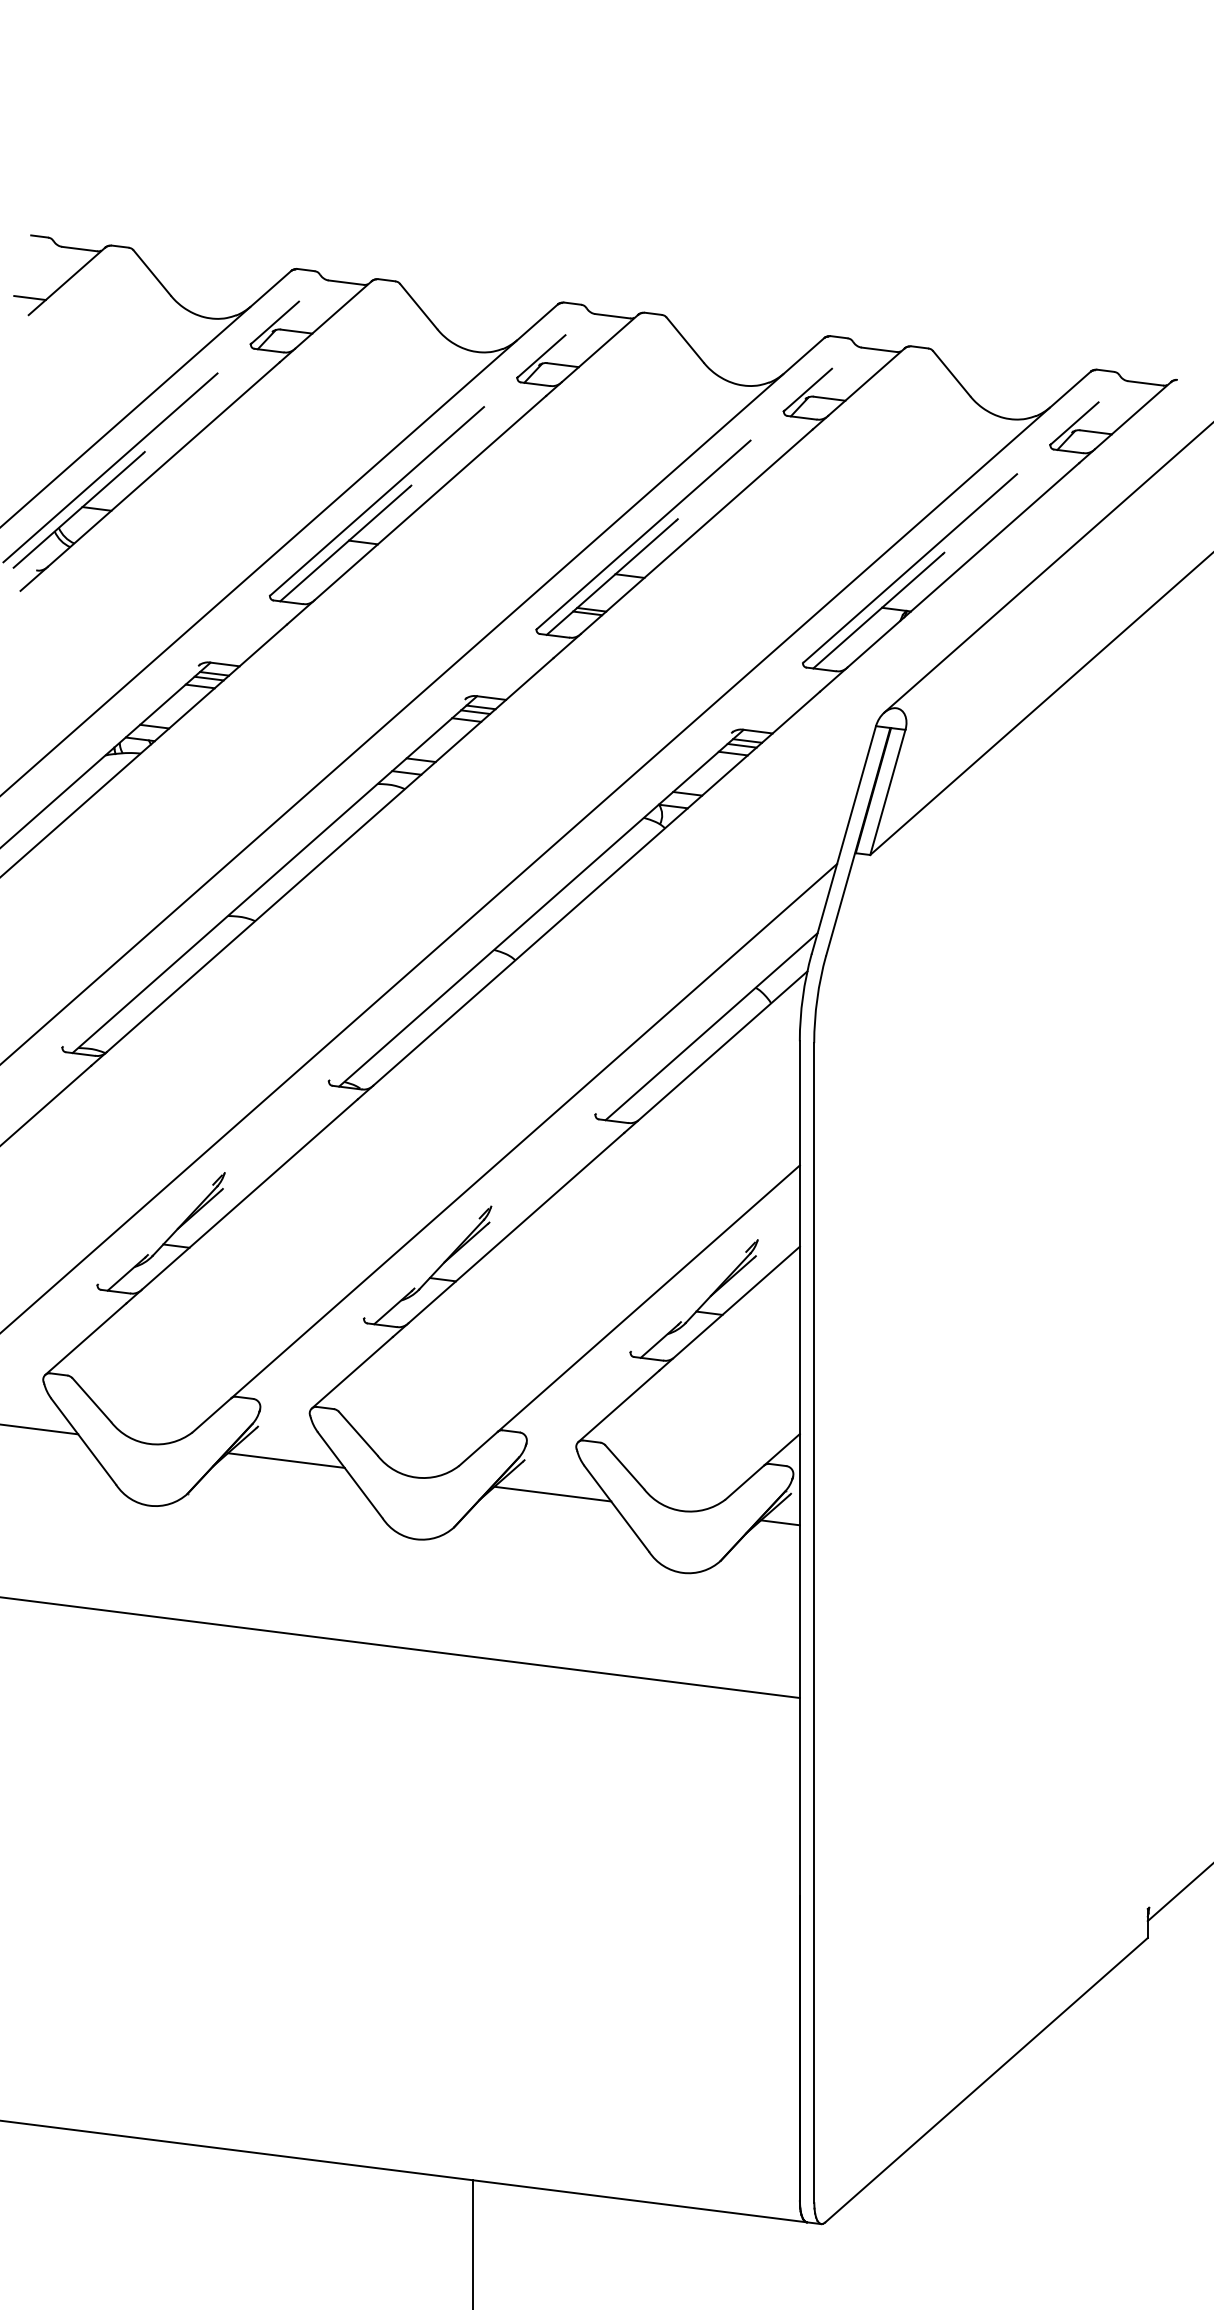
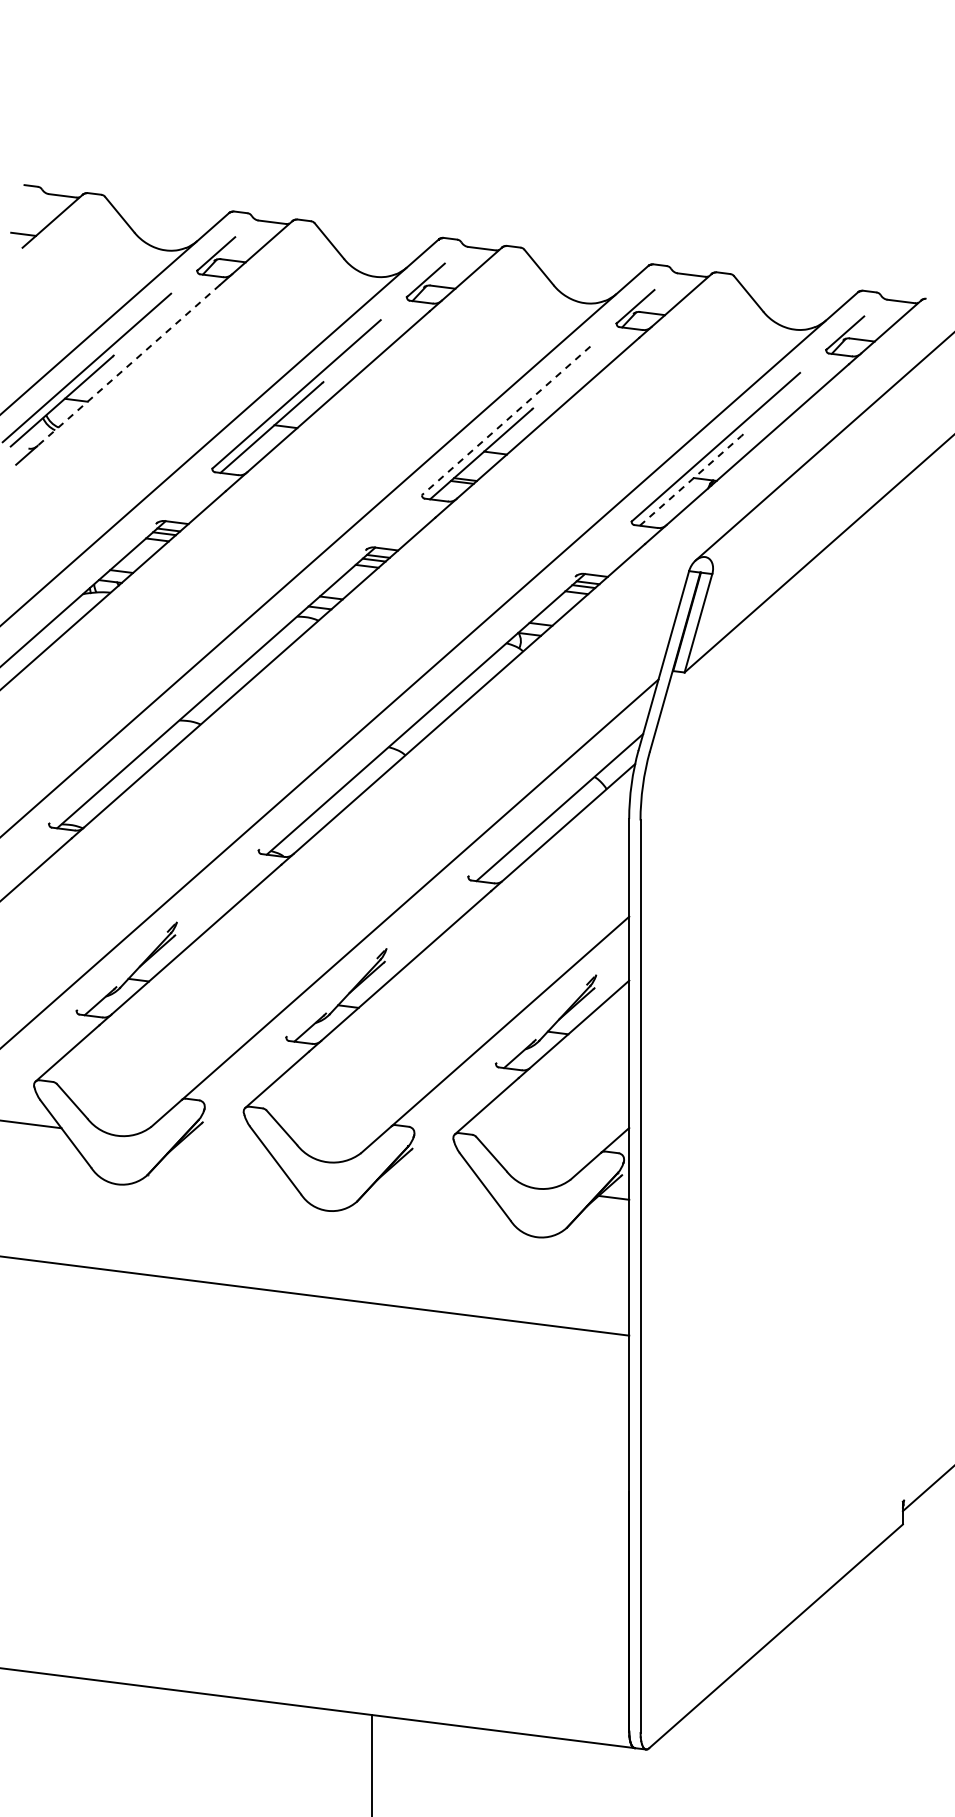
line: (163, 464) -> (128, 365), solid -> dashed
line: (642, 535) -> (505, 421), solid -> dashed
line: (877, 610) -> (690, 480), solid -> dashed
line: (286, 1460) -> (225, 1148), removed
line: (552, 1494) -> (434, 1175), removed

